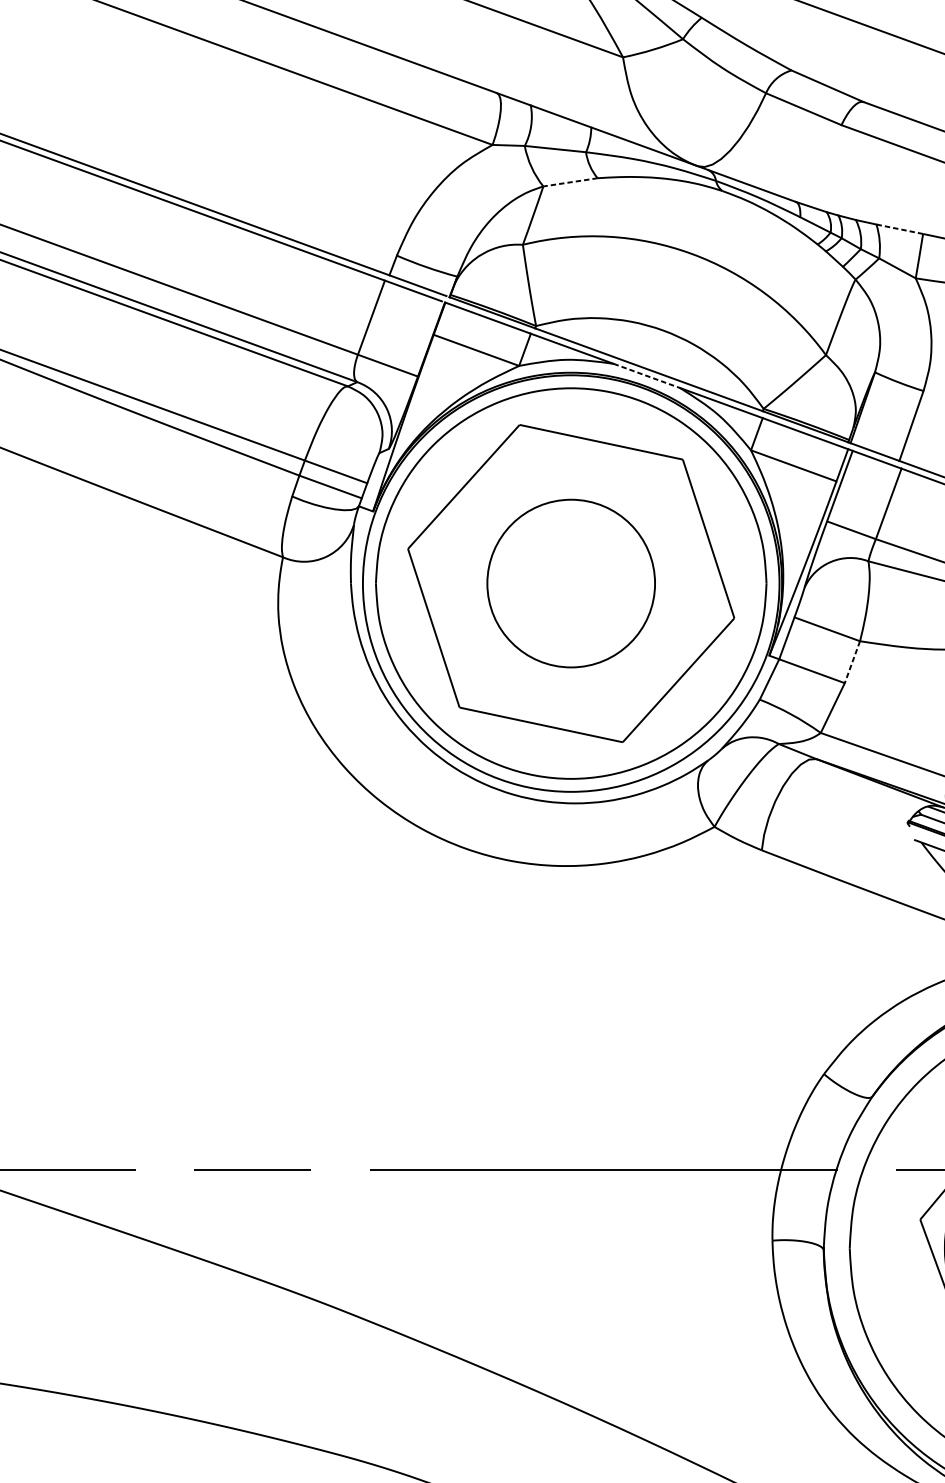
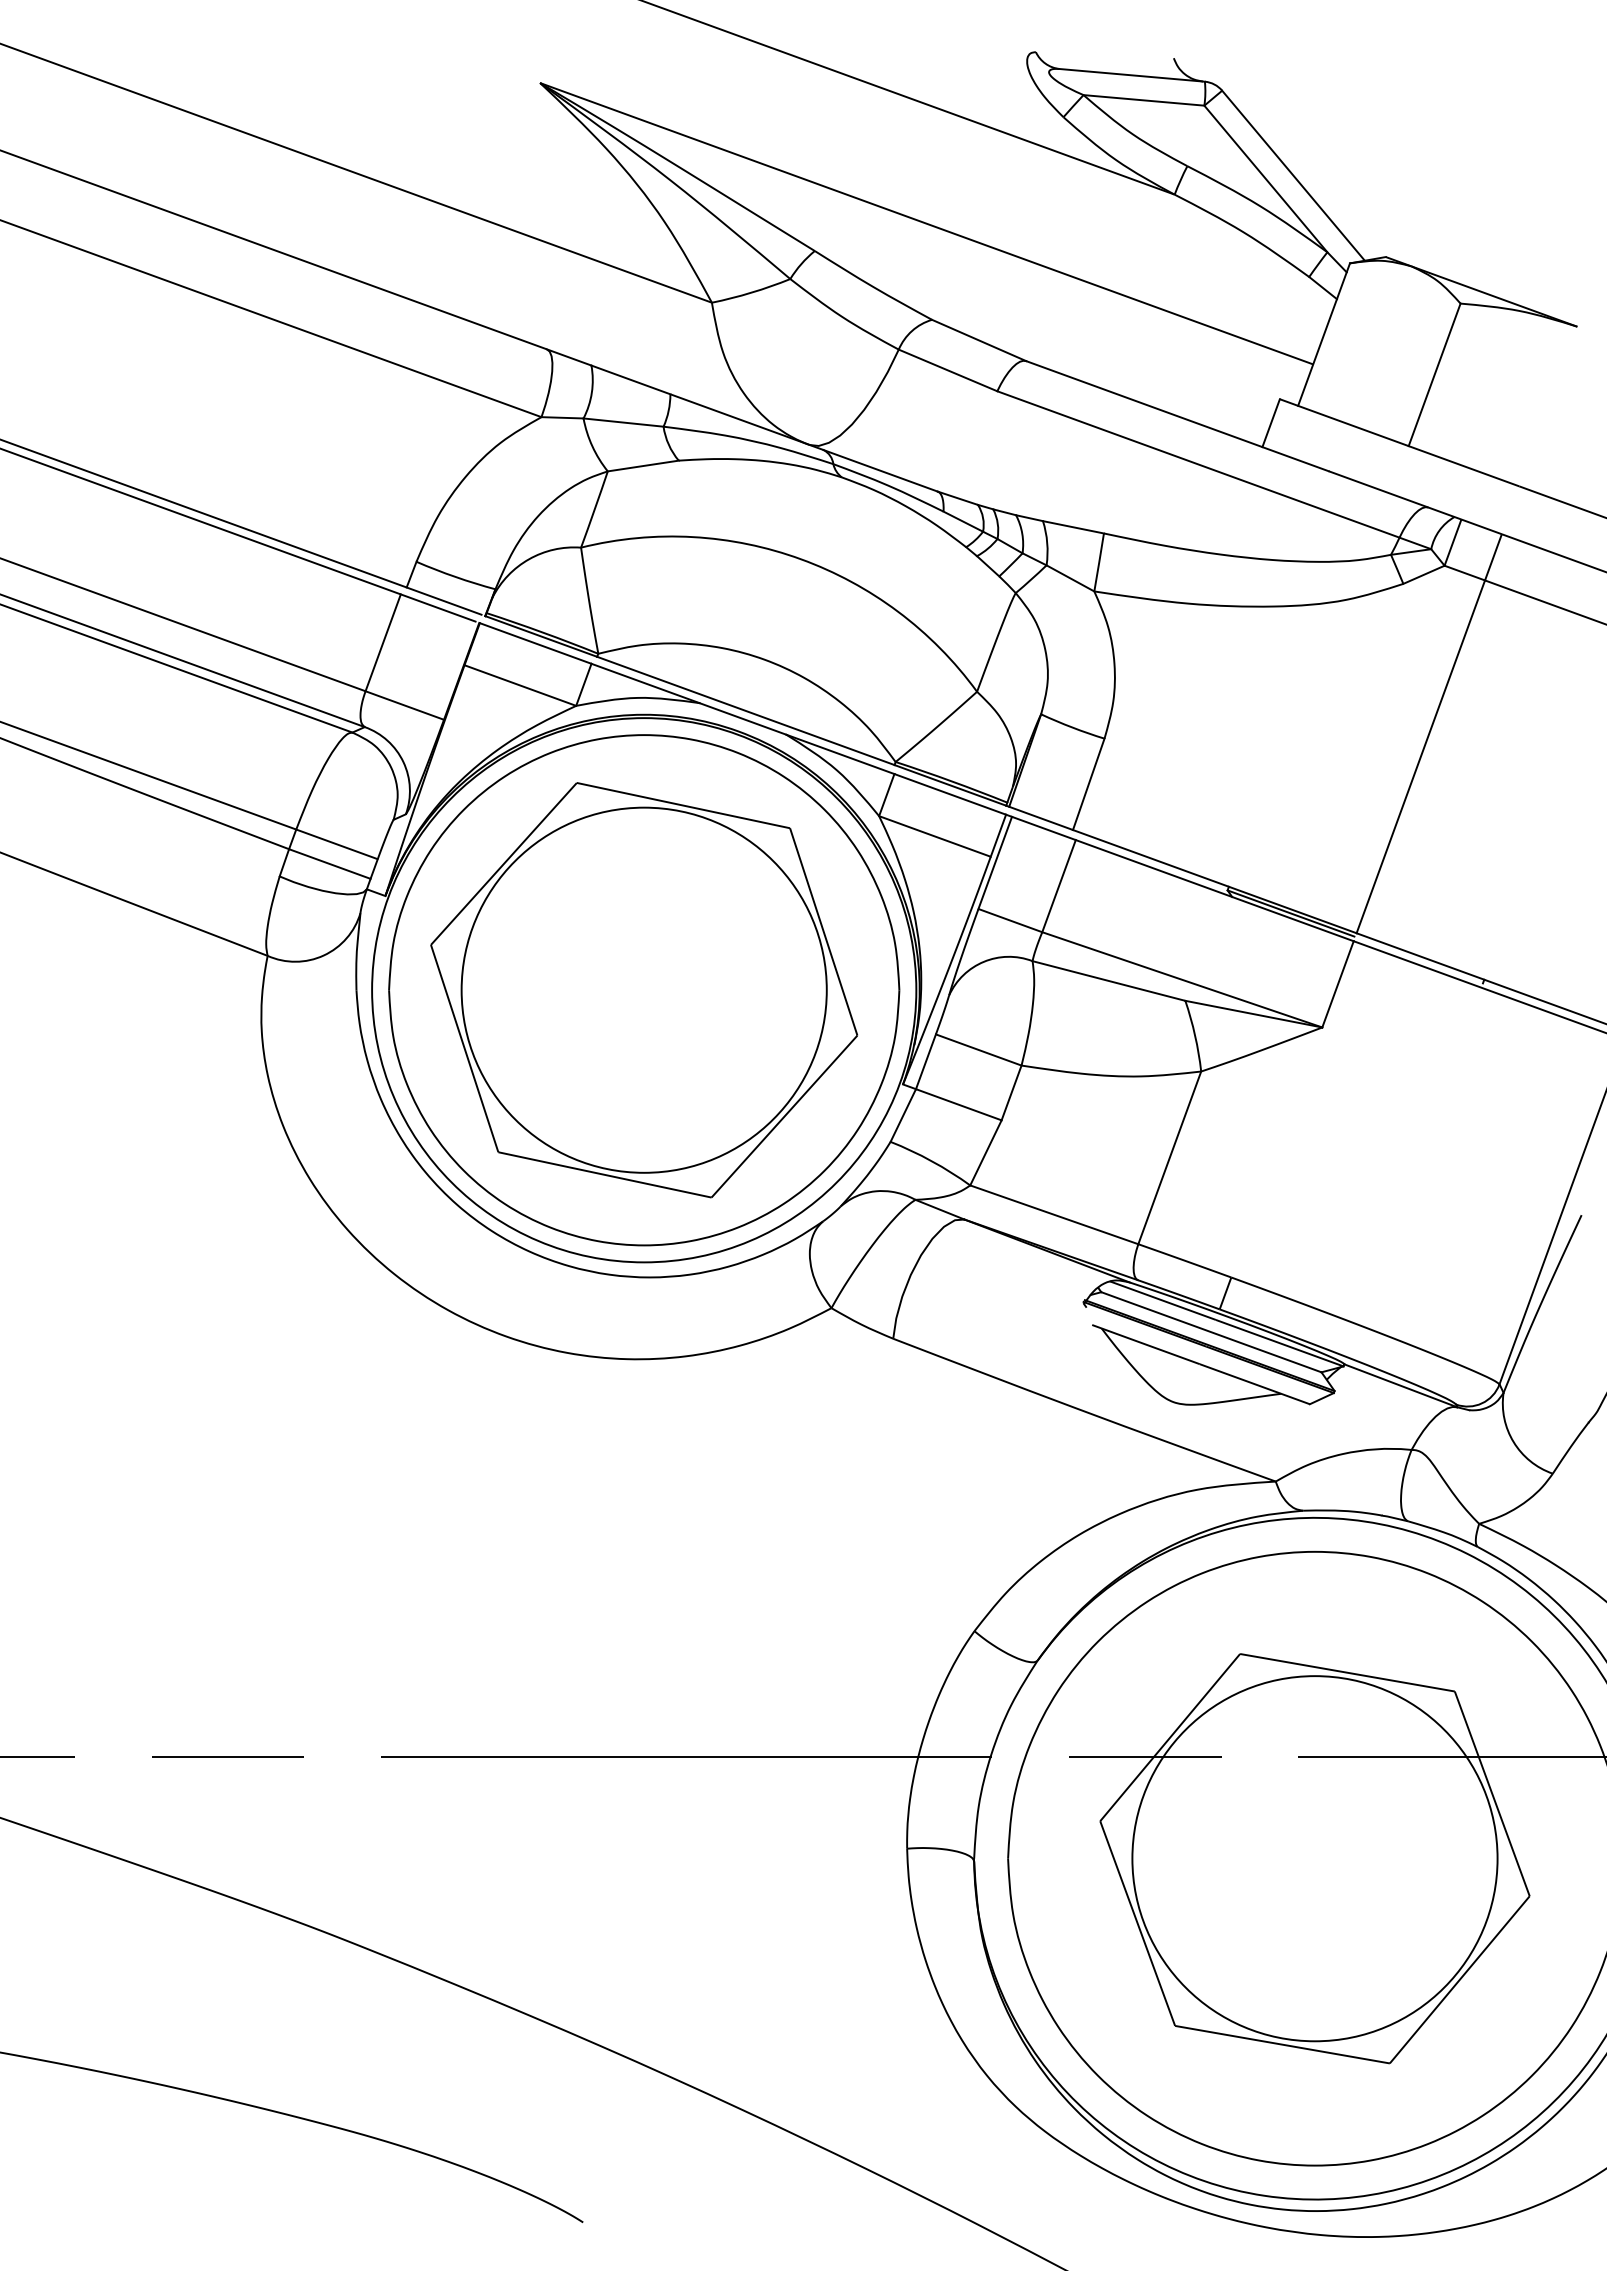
line: (570, 182) -> (643, 466), dashed -> solid
line: (899, 229) -> (1072, 527), dashed -> solid
line: (647, 376) -> (743, 719), dashed -> solid
circle: (570, 583) -> (643, 989), size x1.67
line: (852, 662) -> (1011, 1093), dashed -> solid

